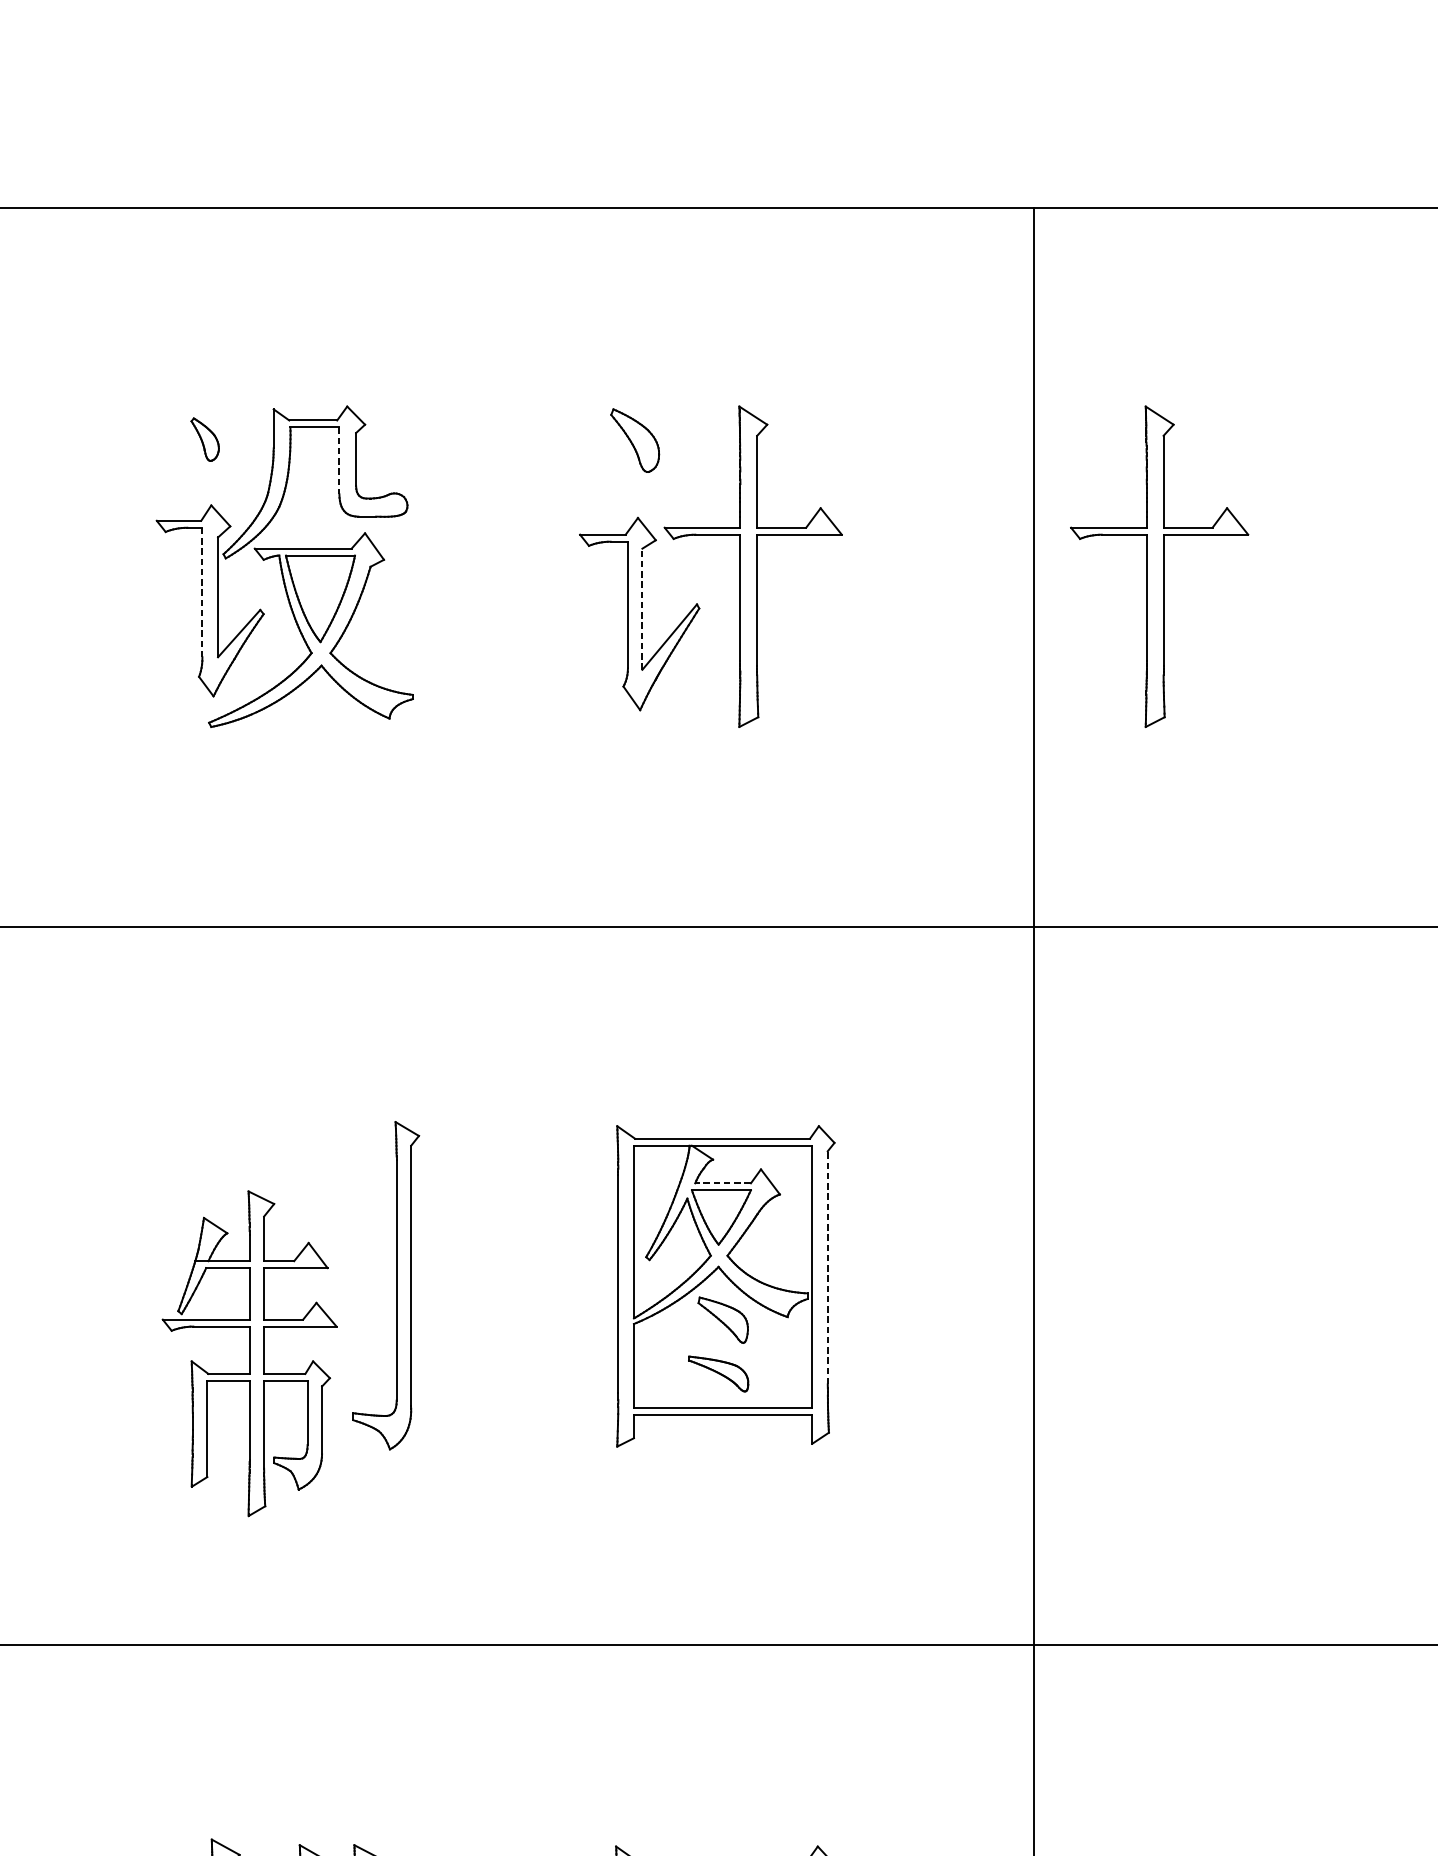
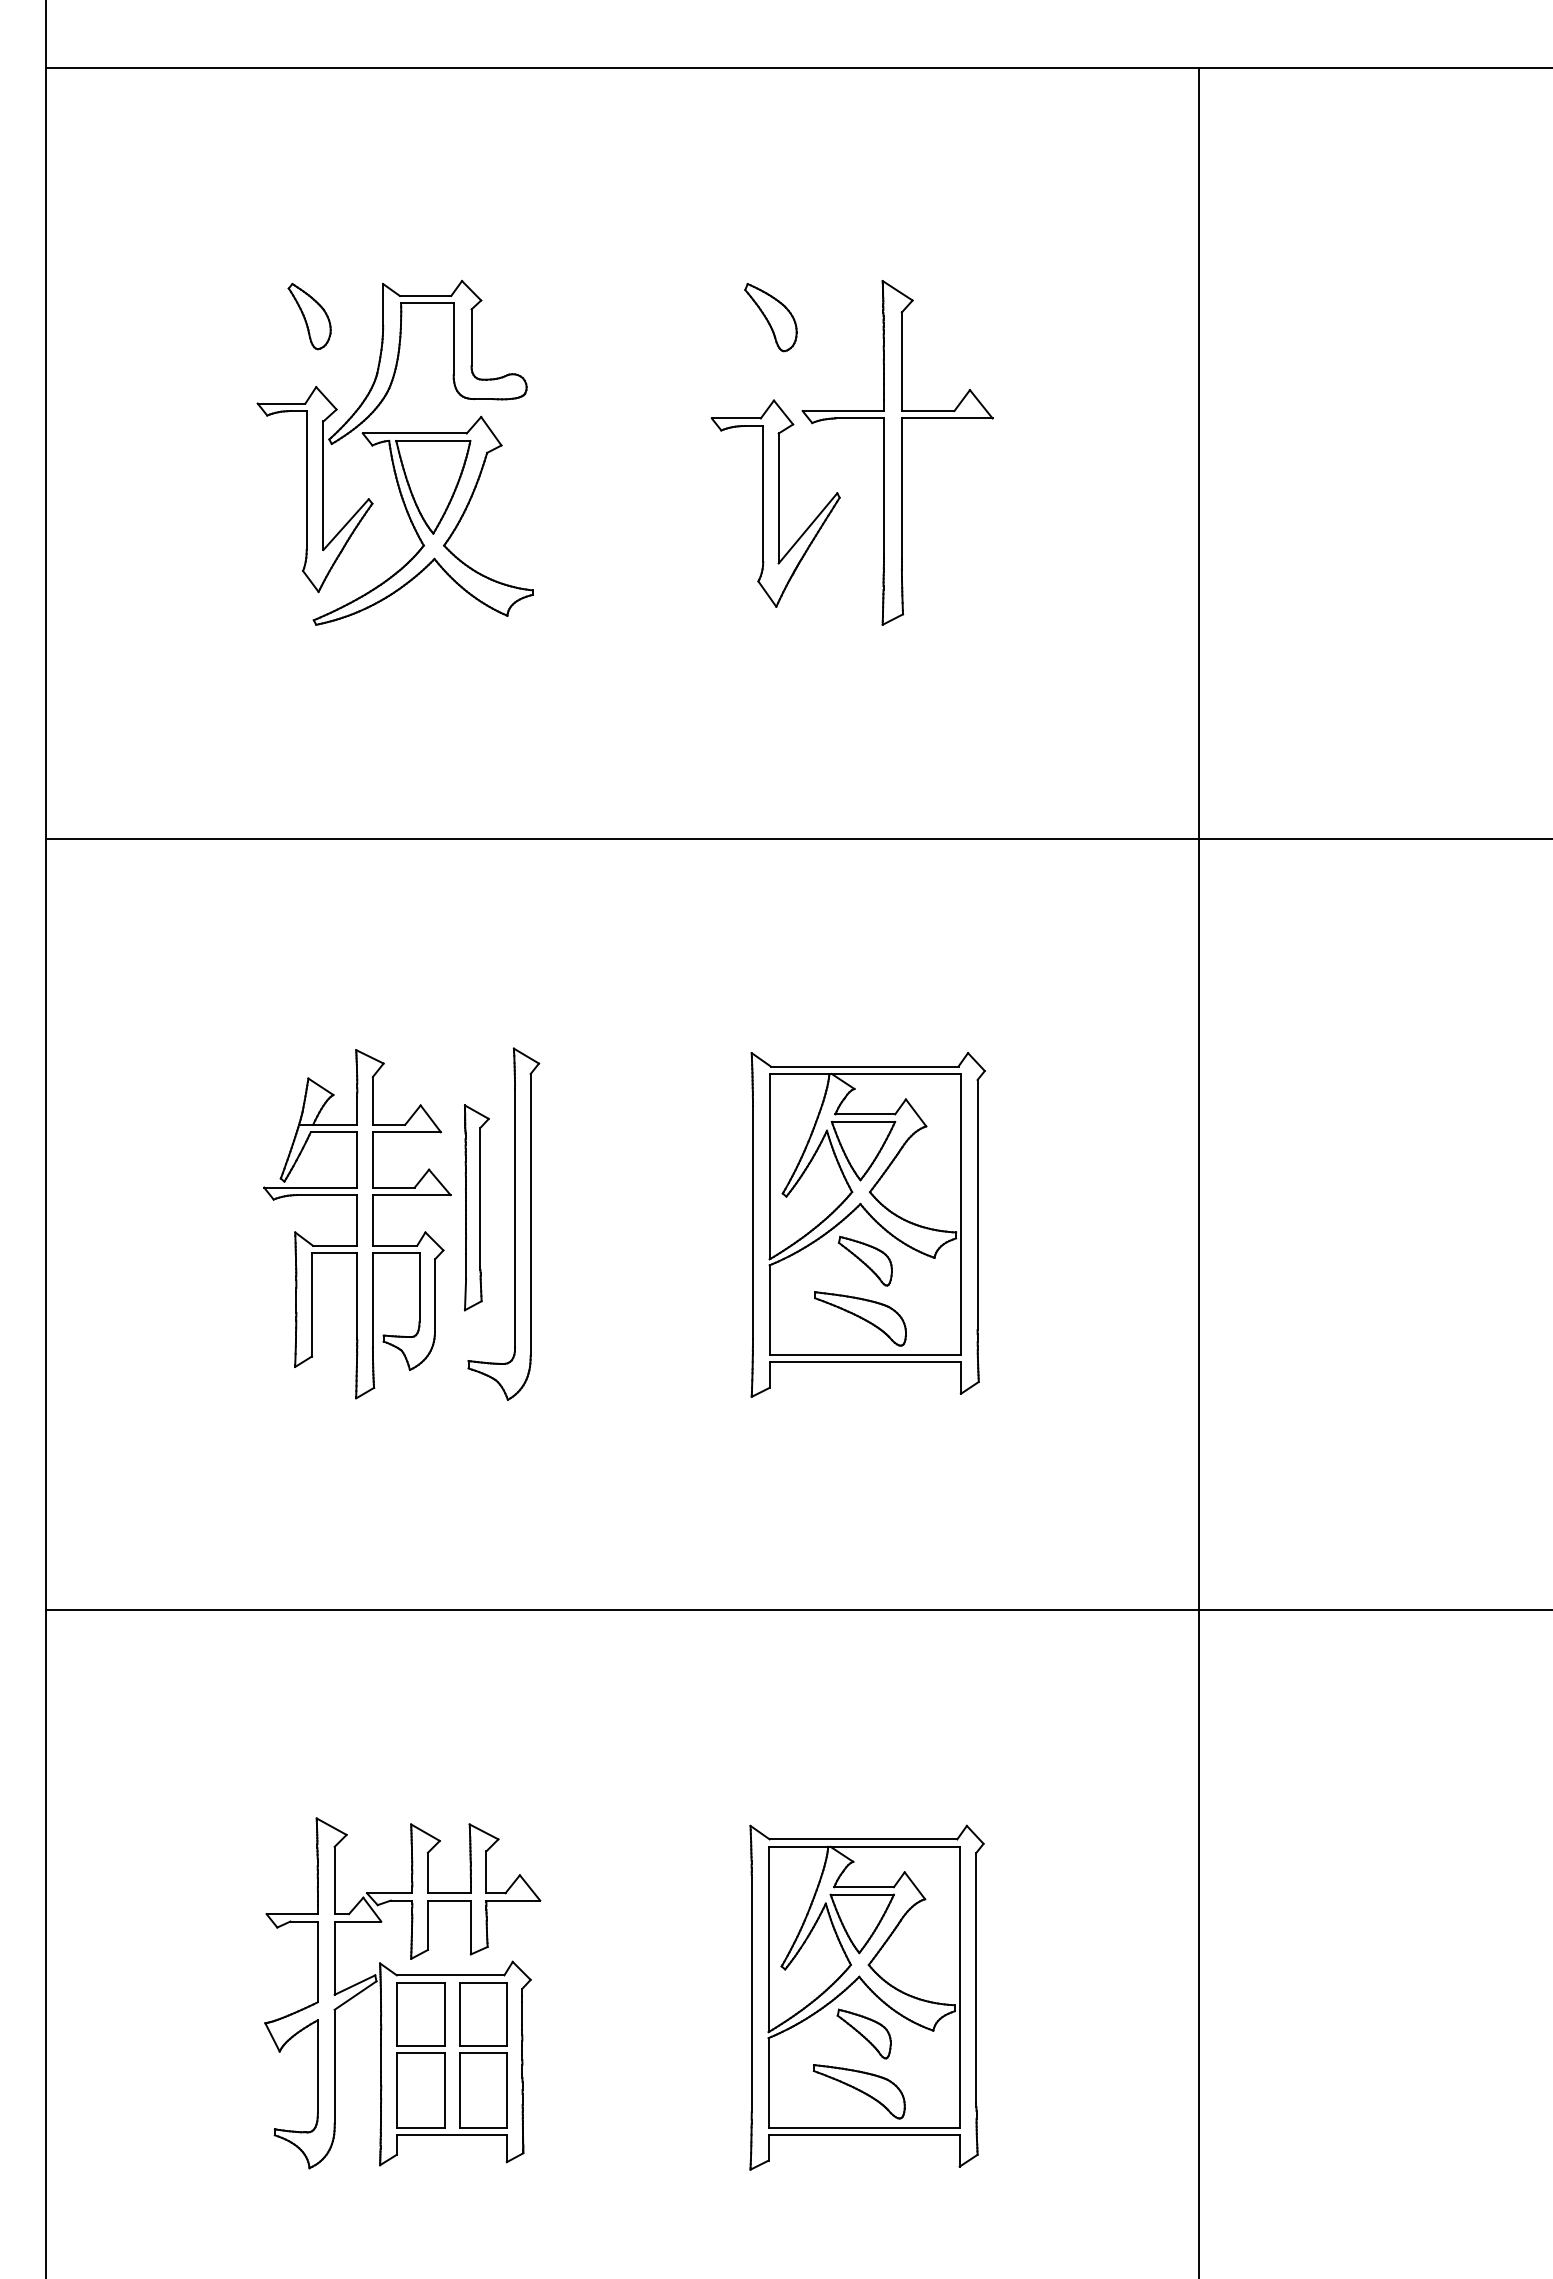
part: (205, 439) -> (309, 316), size x1.43
line: (339, 461) -> (453, 339), dashed -> solid
part: (1159, 566) -> (1333, 452), removed
line: (202, 593) -> (306, 481), dashed -> solid
line: (642, 609) -> (778, 498), dashed -> solid
line: (723, 1183) -> (865, 1114), dashed -> solid
line: (827, 1267) -> (977, 1204), dashed -> solid
part: (360, 1270) -> (476, 1207), added
part: (249, 1354) -> (357, 1224), moved
part: (718, 1373) -> (860, 1318), size x1.43

